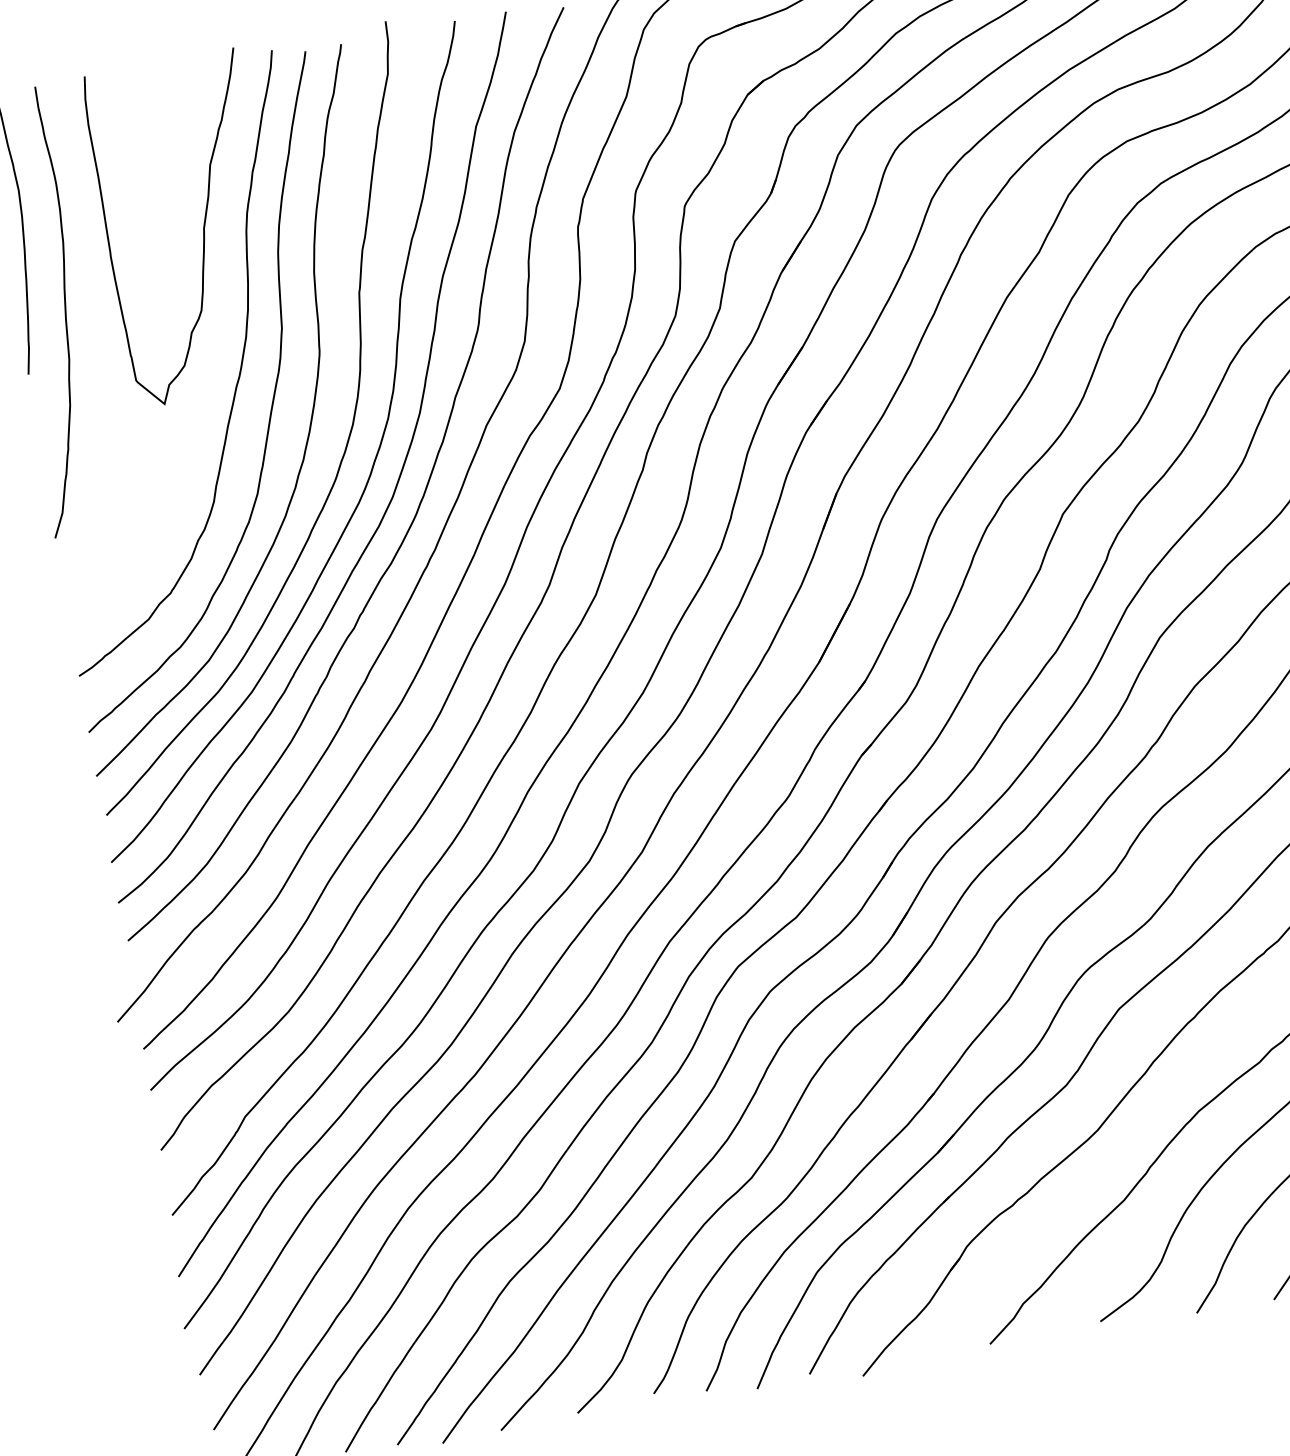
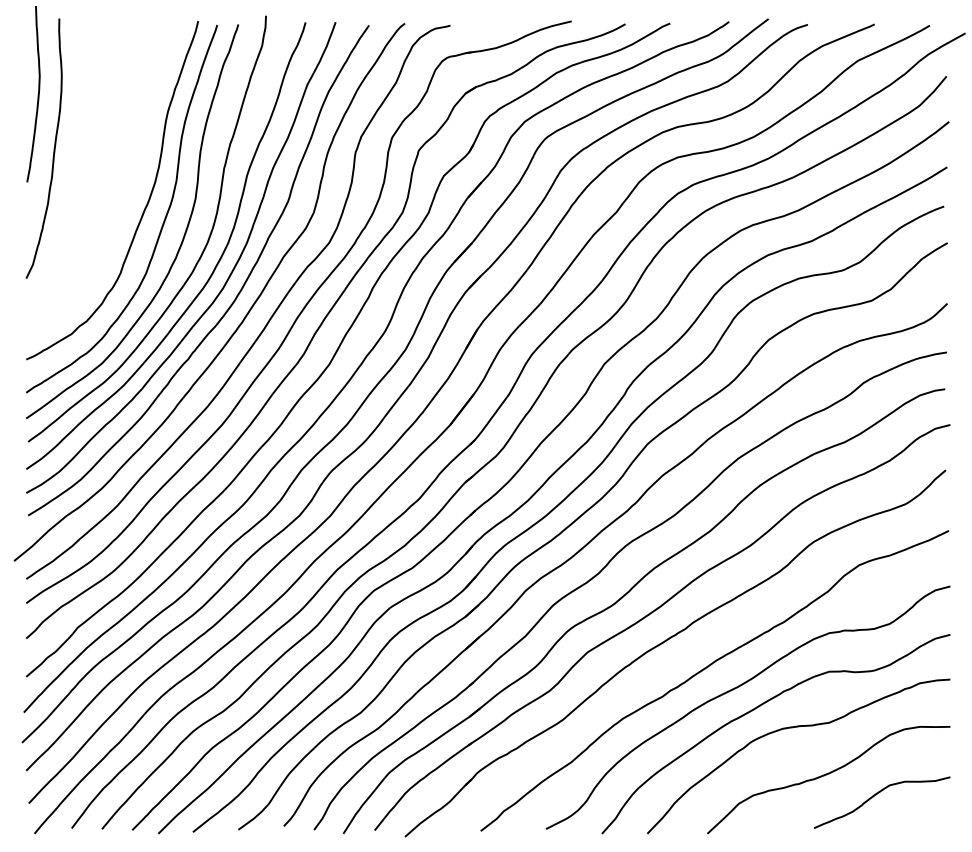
curve: (201, 229) -> (140, 116), removed

